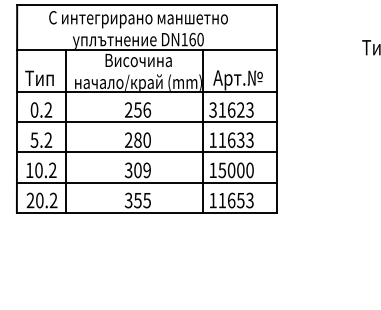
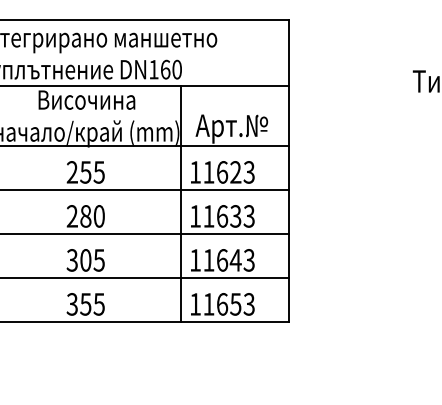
text: (147, 109) -> (99, 171), 256 -> 255
text: (212, 109) -> (194, 171), 31623 -> 11623
text: (146, 170) -> (98, 260), 309 -> 305
text: (235, 170) -> (228, 260), 15000 -> 11643

